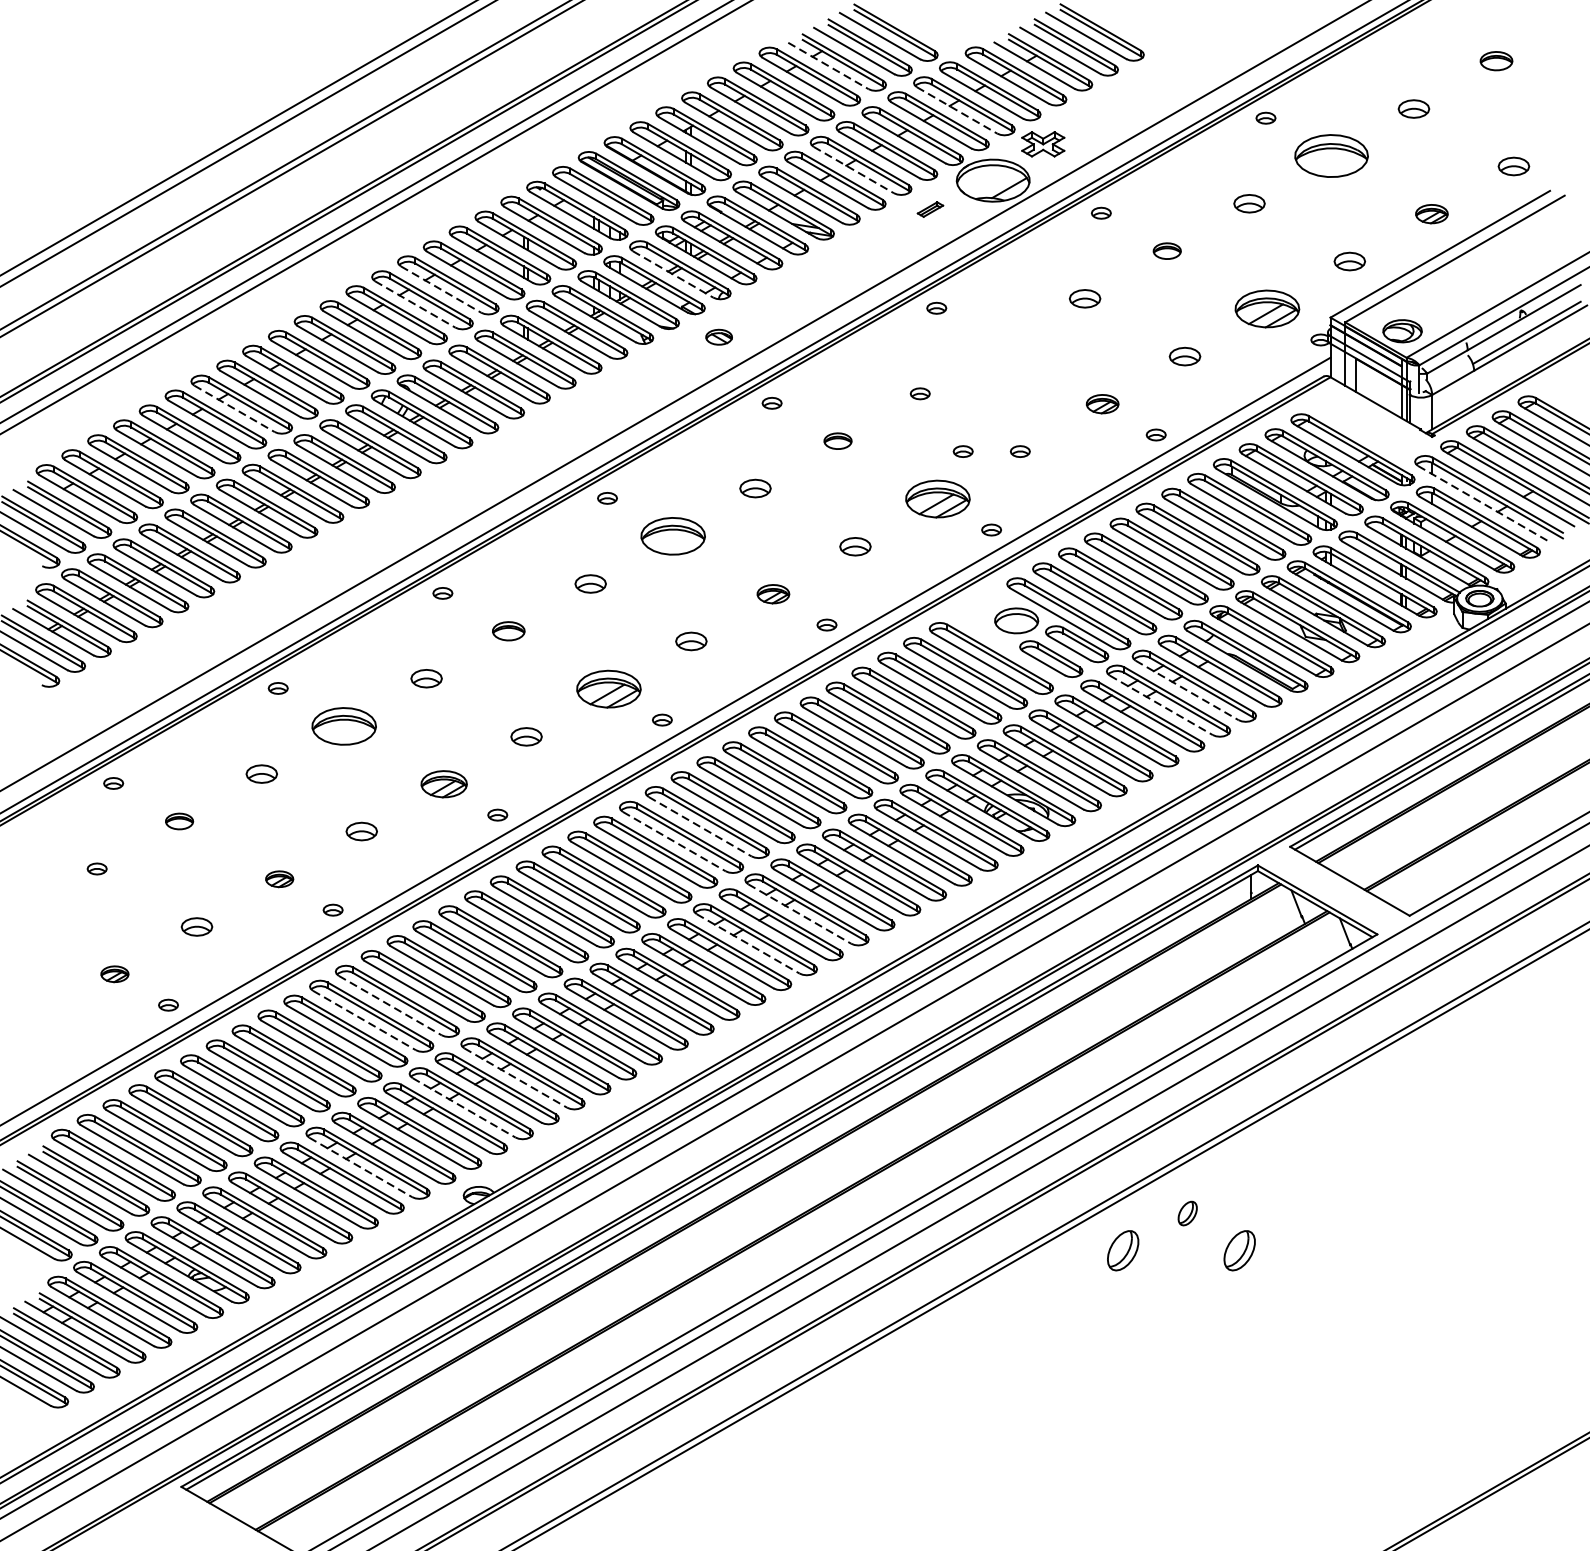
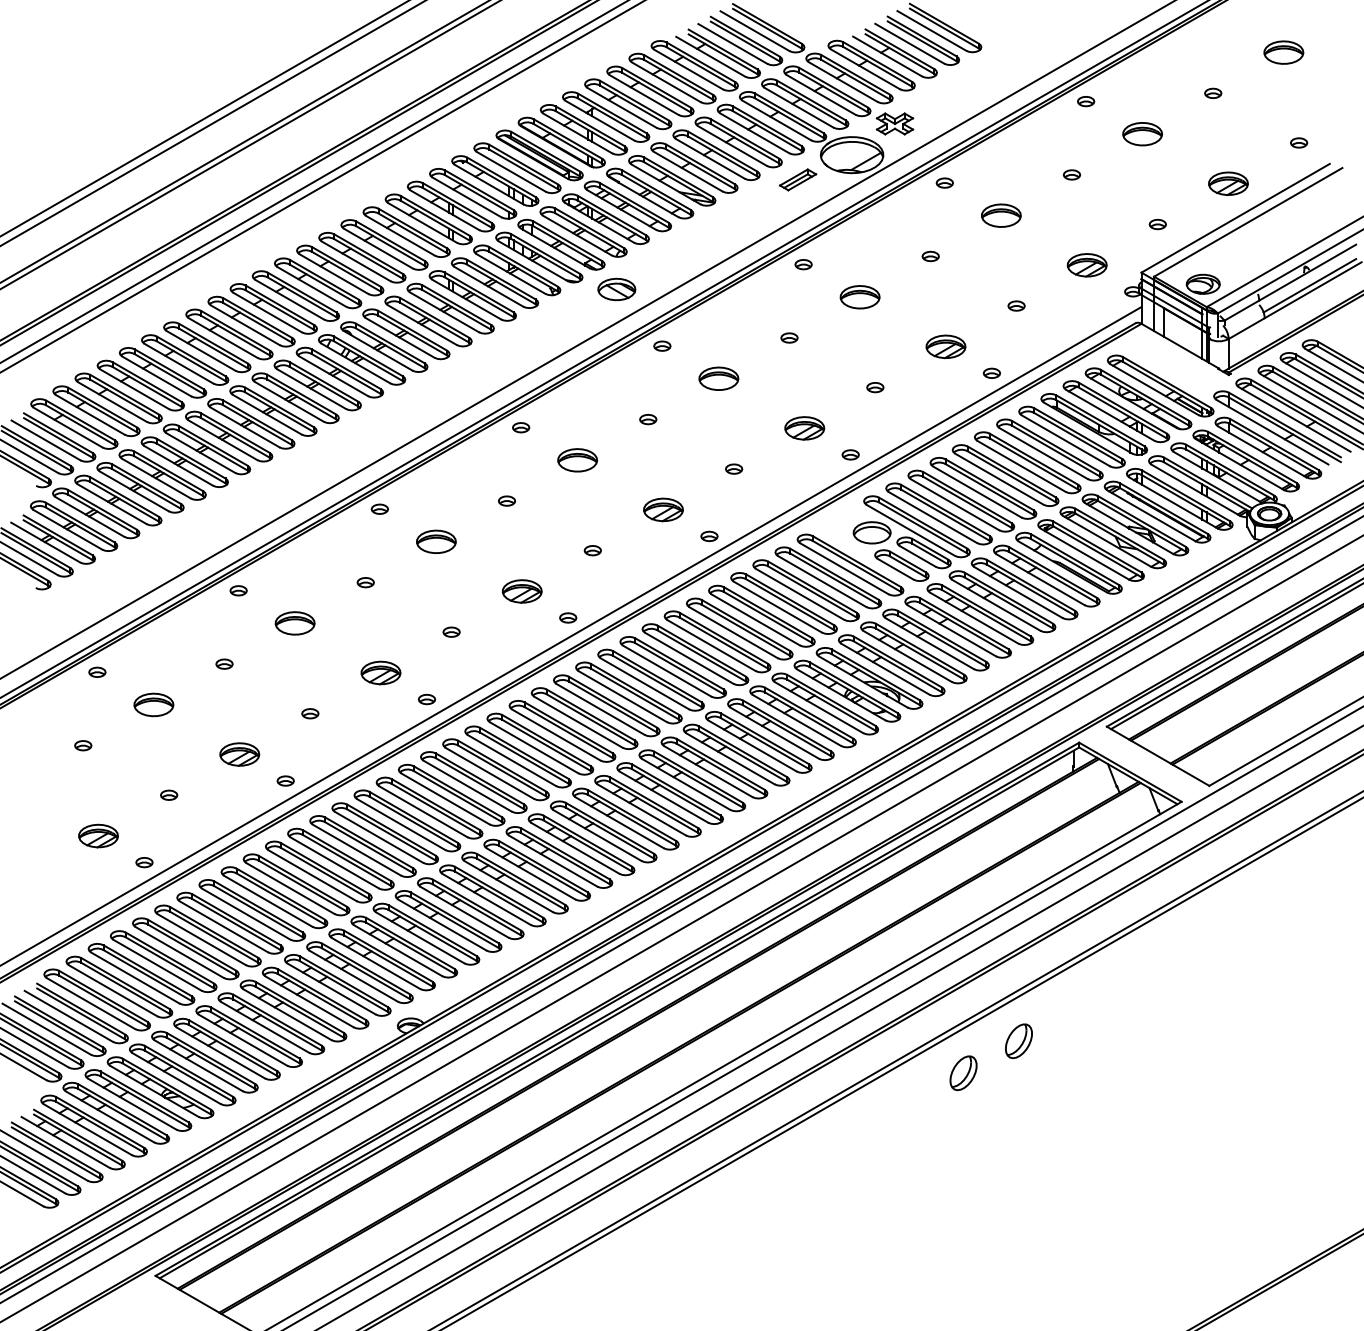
part: (1496, 61) -> (1283, 52), size x1.43
line: (828, 65) -> (710, 56), dashed -> solid
part: (1414, 107) -> (1213, 92), size x0.62
line: (957, 109) -> (821, 94), dashed -> solid
part: (1331, 156) -> (1142, 134), size x0.62
part: (1514, 165) -> (1299, 142), size x0.62
line: (853, 170) -> (732, 146), dashed -> solid
part: (1248, 203) -> (1071, 174), size x0.62
part: (930, 209) -> (798, 179), size x1.67
part: (1431, 213) -> (1228, 183), size x1.43
part: (1167, 251) -> (1001, 215), size x1.67
part: (1349, 261) -> (1157, 224), size x0.62
line: (673, 274) -> (577, 235), dashed -> solid
line: (441, 289) -> (378, 248), dashed -> solid
part: (1084, 298) -> (930, 256), size x0.62
line: (415, 304) -> (356, 261), dashed -> solid
part: (1266, 309) -> (1086, 265), size x0.71
part: (718, 337) -> (616, 289), size x1.67
part: (1001, 346) -> (859, 297), added
part: (1184, 355) -> (1016, 305), size x0.62
part: (1102, 403) -> (945, 346), size x1.43
line: (234, 408) -> (201, 350), dashed -> solid
part: (837, 441) -> (718, 378), size x1.67
part: (963, 451) -> (826, 387), removed
part: (755, 488) -> (648, 419), size x0.62
part: (937, 499) -> (804, 428), size x0.71
line: (1483, 503) -> (1272, 432), dashed -> solid
part: (673, 536) -> (577, 460), size x0.71
part: (856, 545) -> (734, 468), size x0.62
part: (591, 583) -> (507, 500), size x0.62
part: (773, 593) -> (663, 509), size x1.43
part: (508, 630) -> (436, 541), size x1.43
part: (690, 641) -> (592, 550), size x0.62
part: (426, 678) -> (365, 582), size x0.62
part: (607, 689) -> (521, 591), size x0.71
line: (1187, 690) -> (1018, 592), dashed -> solid
line: (1161, 705) -> (996, 605), dashed -> solid
part: (343, 726) -> (294, 623), size x0.71
part: (526, 735) -> (451, 631), size x0.62
part: (261, 773) -> (224, 663), size x0.62
part: (179, 820) -> (153, 704), size x1.67
line: (700, 826) -> (600, 709), dashed -> solid
part: (362, 831) -> (310, 713), size x0.62
line: (674, 841) -> (578, 722), dashed -> solid
part: (279, 879) -> (239, 754), size x1.67
line: (800, 914) -> (686, 784), dashed -> solid
part: (197, 925) -> (169, 794), size x0.62
line: (747, 943) -> (641, 809), dashed -> solid
part: (114, 973) -> (98, 835), size x1.67
line: (389, 1005) -> (334, 862), dashed -> solid
line: (364, 1020) -> (312, 875), dashed -> solid
line: (515, 1078) -> (442, 925), dashed -> solid
line: (464, 1107) -> (398, 950), dashed -> solid
line: (360, 1167) -> (309, 1001), dashed -> solid
part: (1187, 1213) -> (1018, 1041), size x1.67
part: (1239, 1251) -> (1063, 1073), removed

